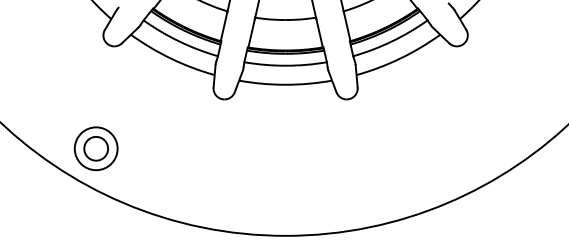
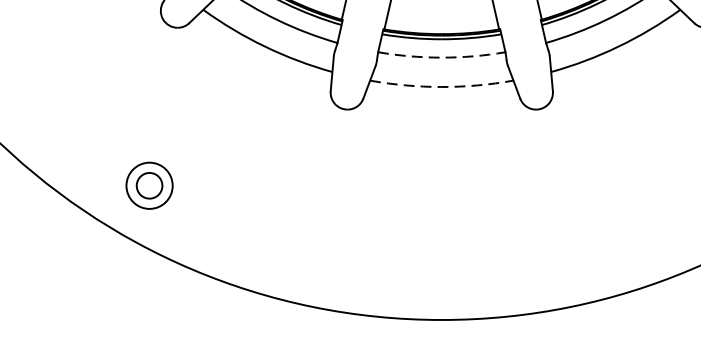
arc: (285, 65) -> (441, 57), solid -> dashed
arc: (285, 84) -> (441, 86), solid -> dashed
part: (95, 148) -> (148, 185), size x0.7

